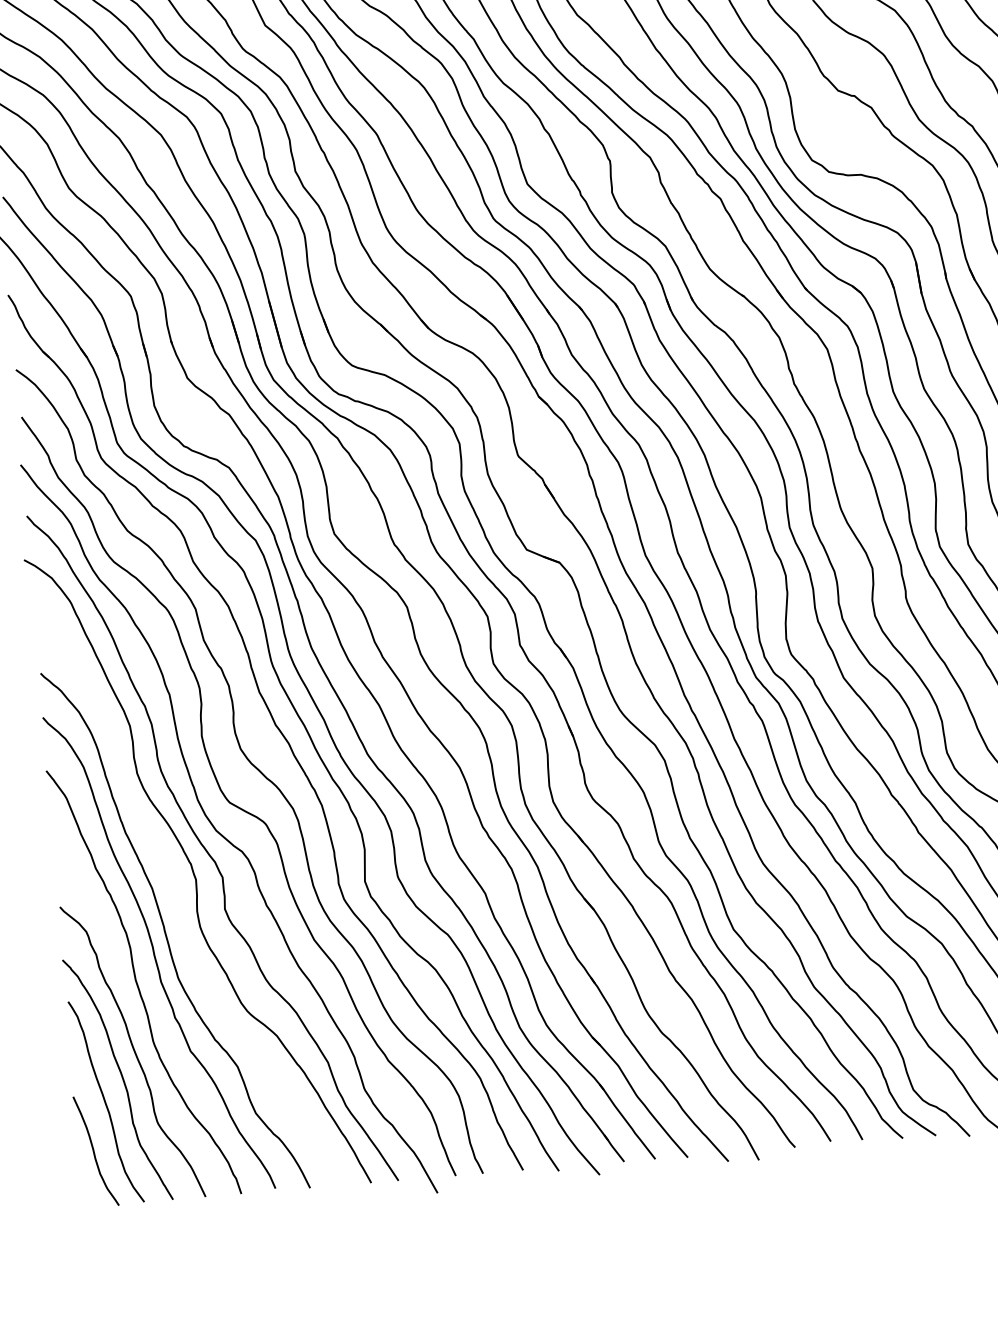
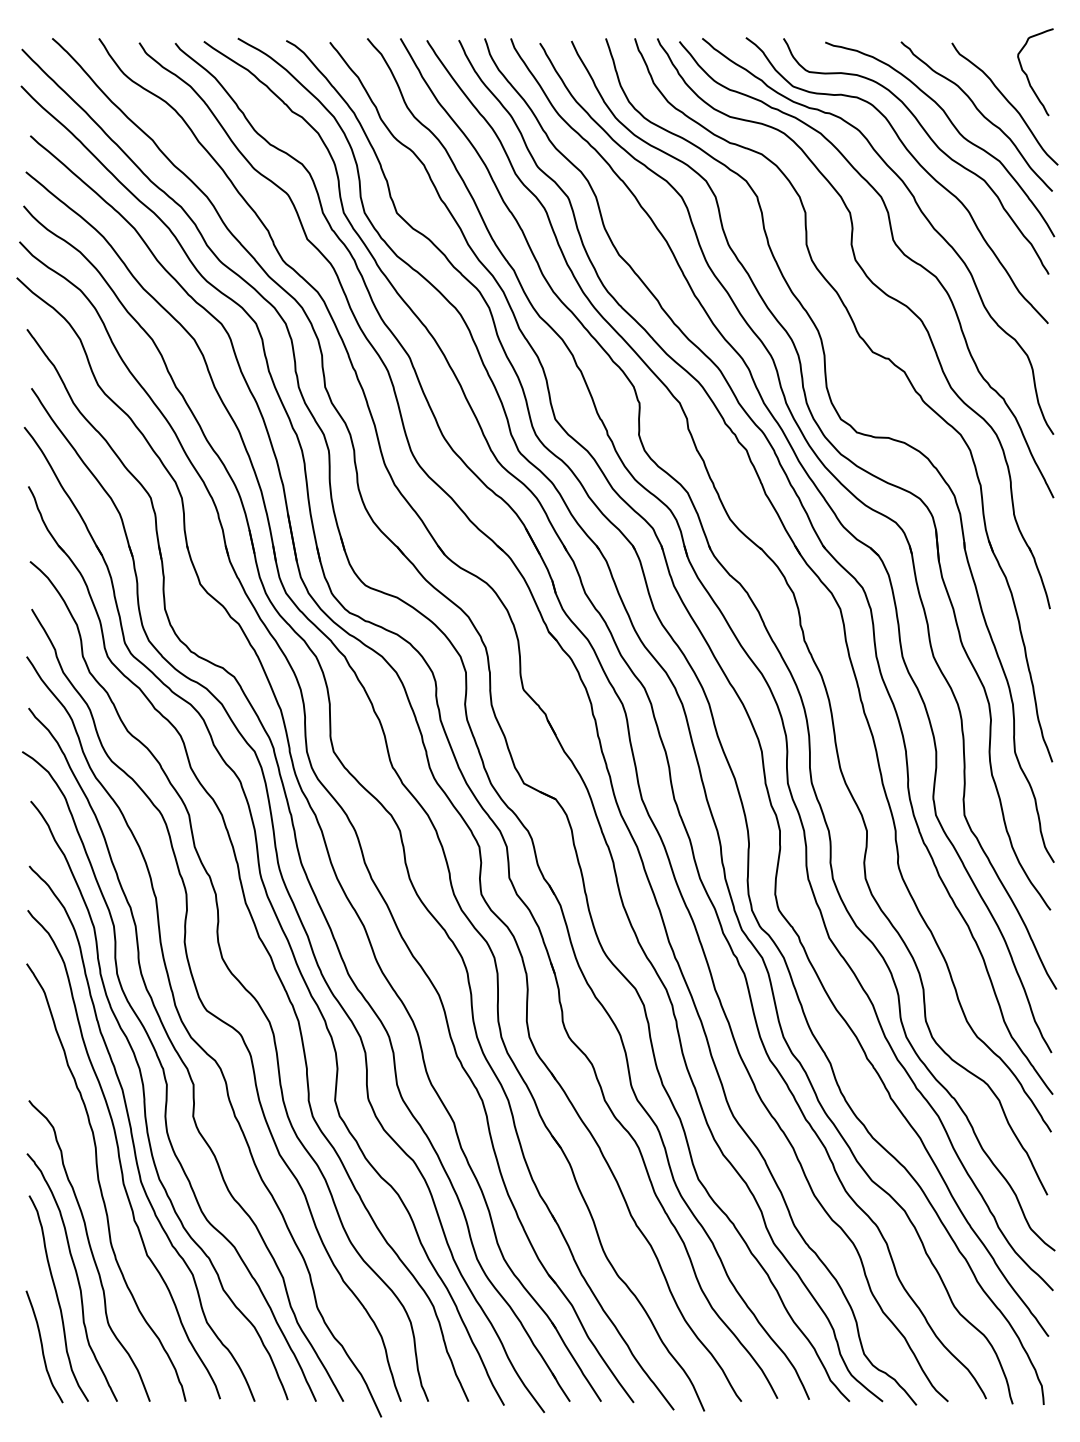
curve: (176, 897) -> (145, 1100), added

